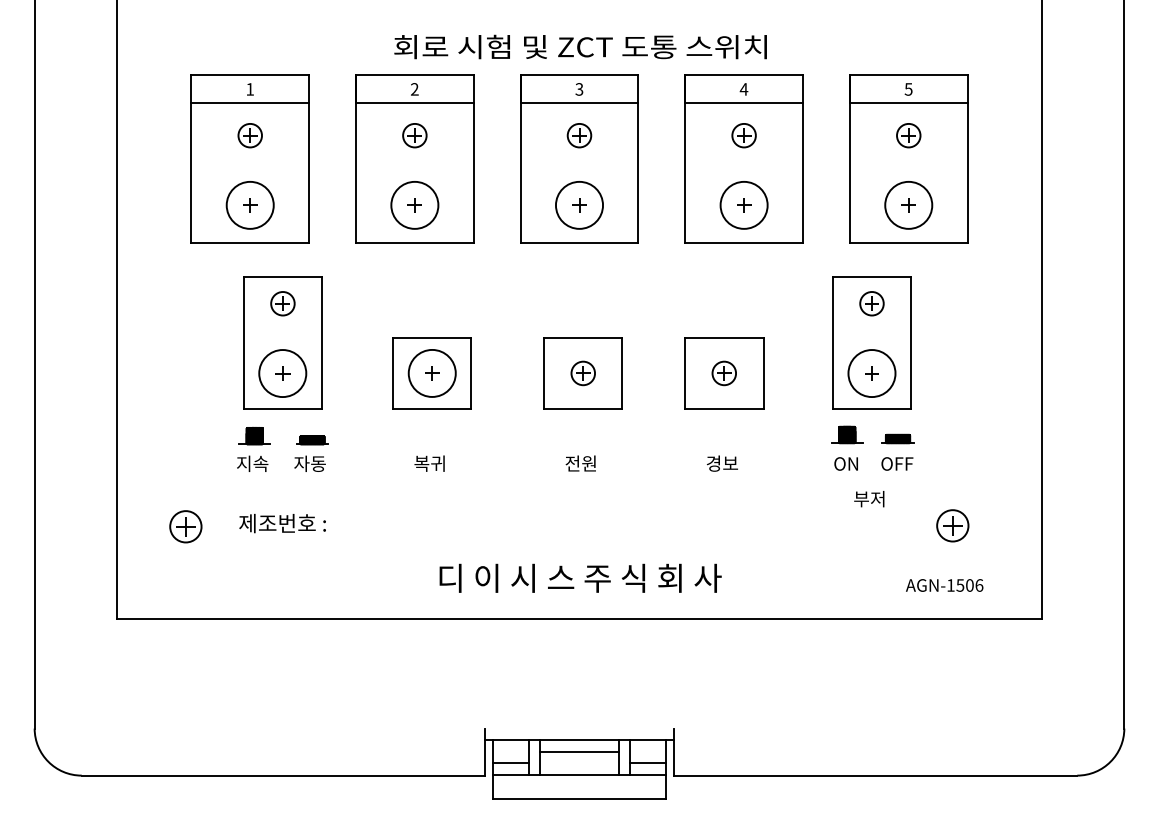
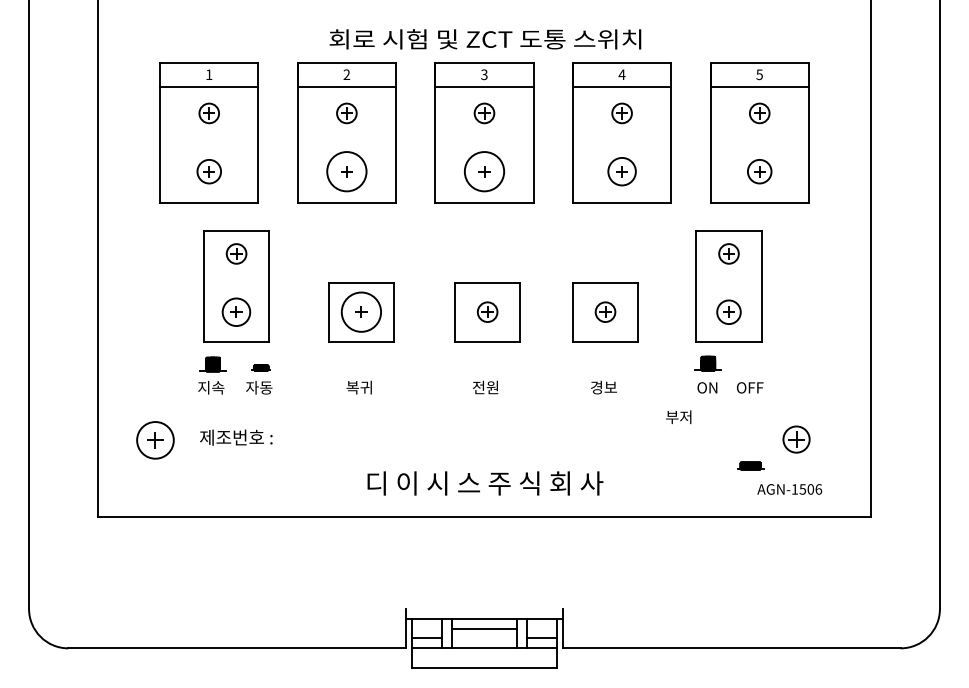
circle: (249, 205) -> (208, 171), size x0.6
circle: (743, 205) -> (621, 171), size x0.7
circle: (908, 205) -> (759, 171), size x0.6
circle: (282, 372) -> (236, 311), size x0.7
circle: (871, 372) -> (728, 311), size x0.6
part: (897, 438) -> (750, 465), moved
part: (311, 439) -> (260, 367), size x0.7
text: (869, 499) -> (678, 417), moved
circle: (185, 526) -> (155, 440), size x1.4

